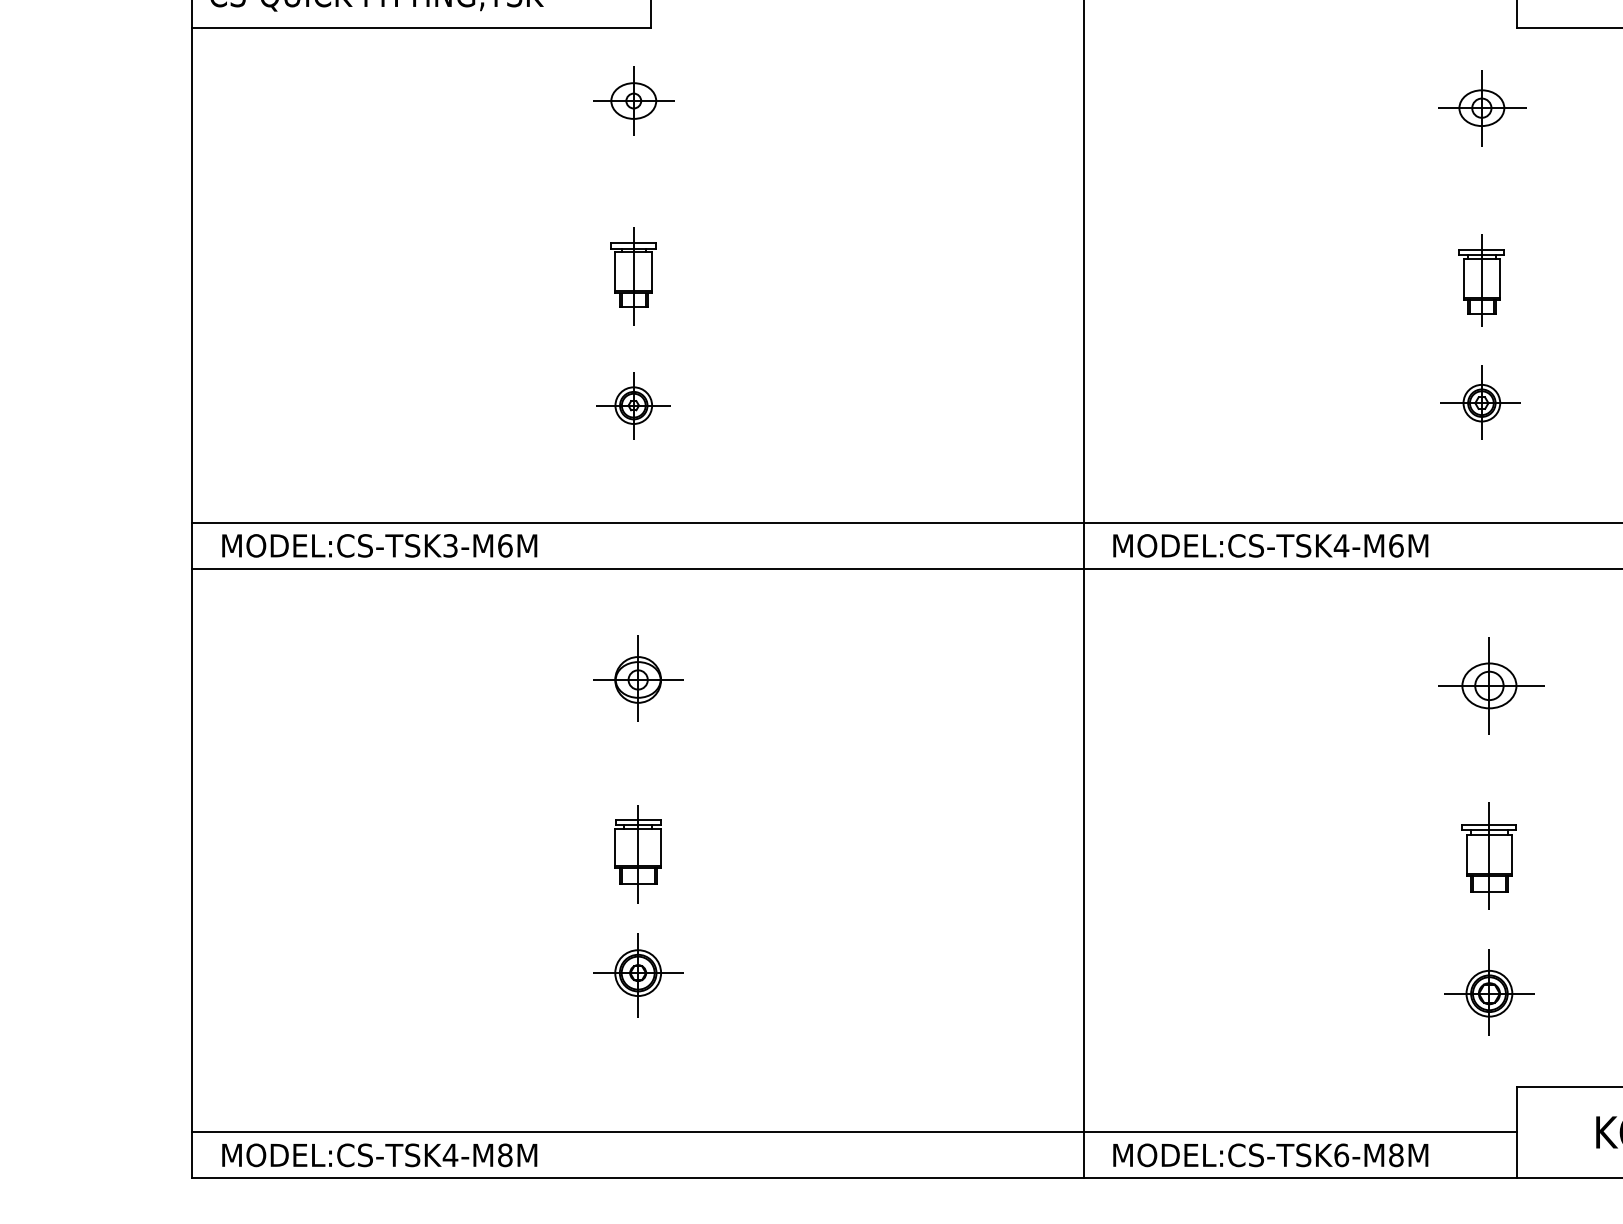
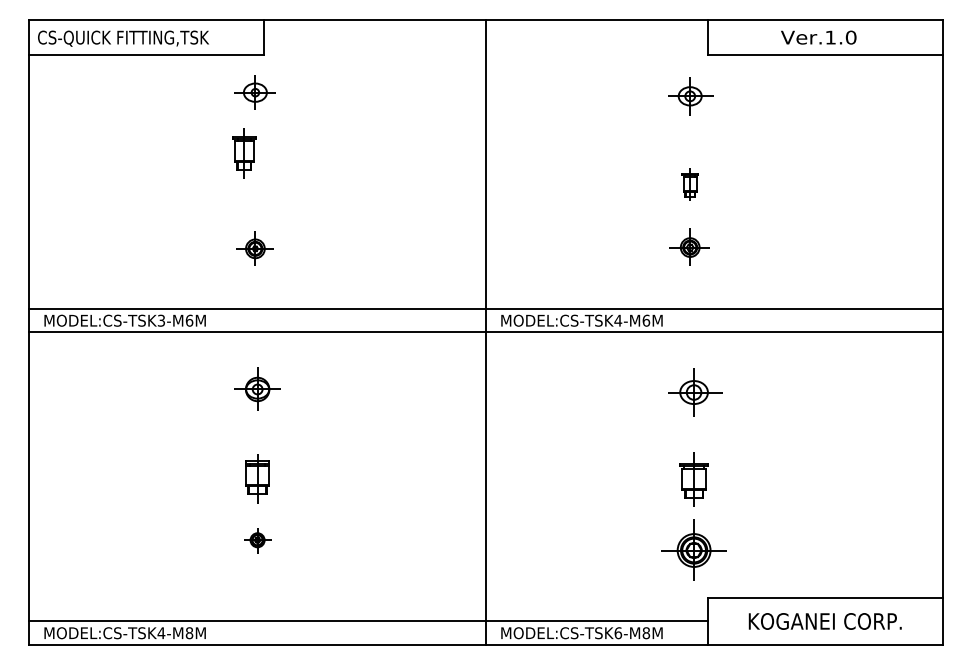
part: (633, 276) -> (244, 153), moved
part: (1482, 280) -> (690, 184), size x0.7
part: (637, 974) -> (257, 540), size x0.6
part: (1488, 992) -> (693, 549), size x1.4

